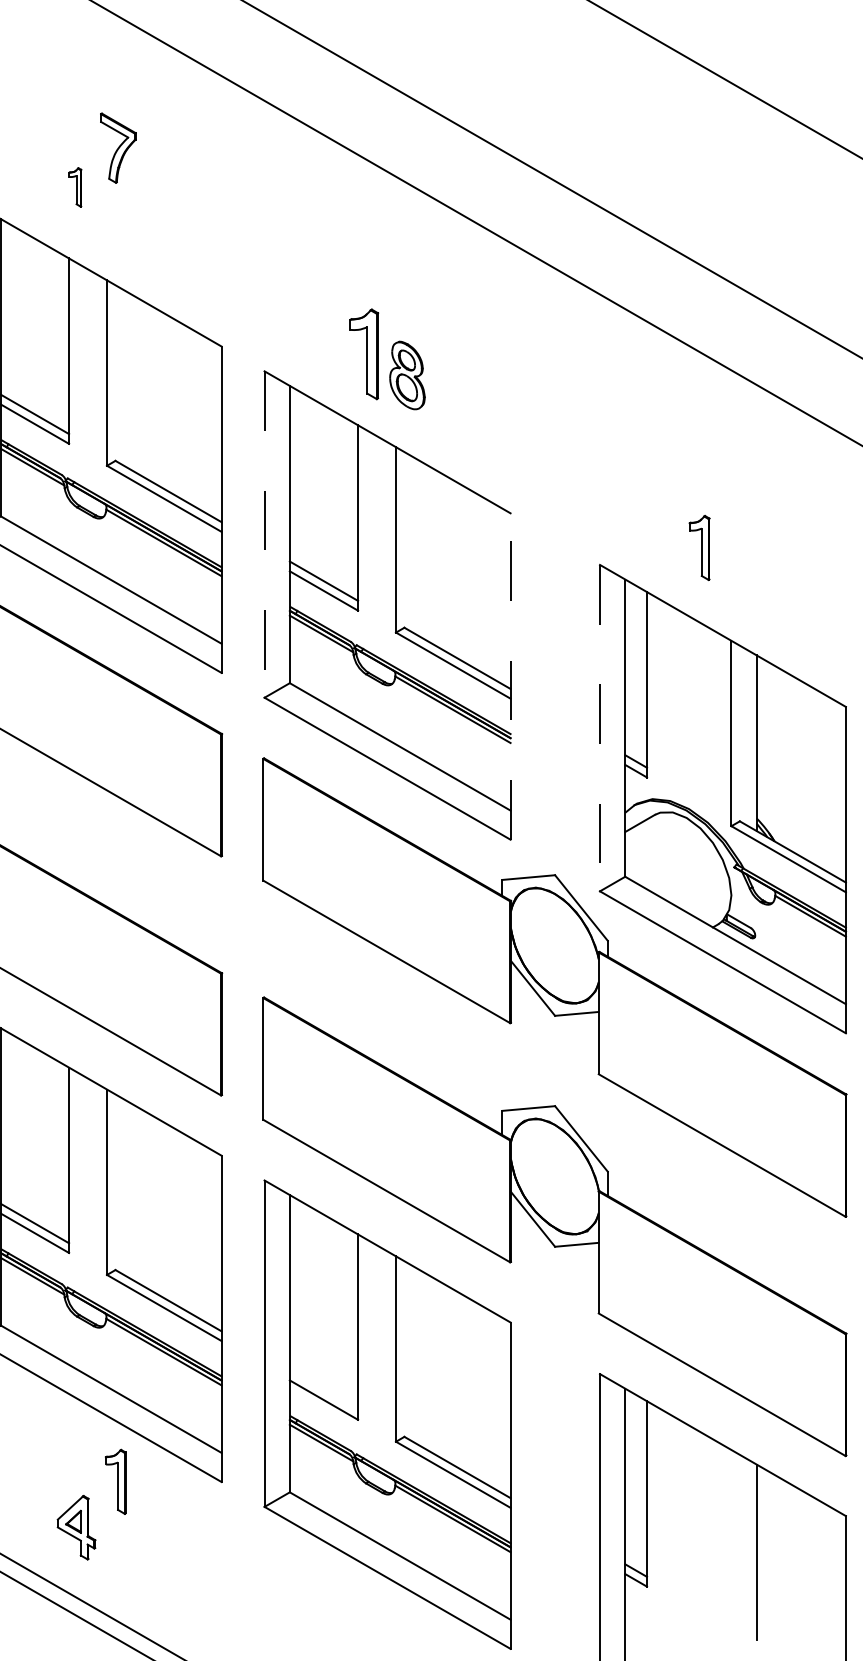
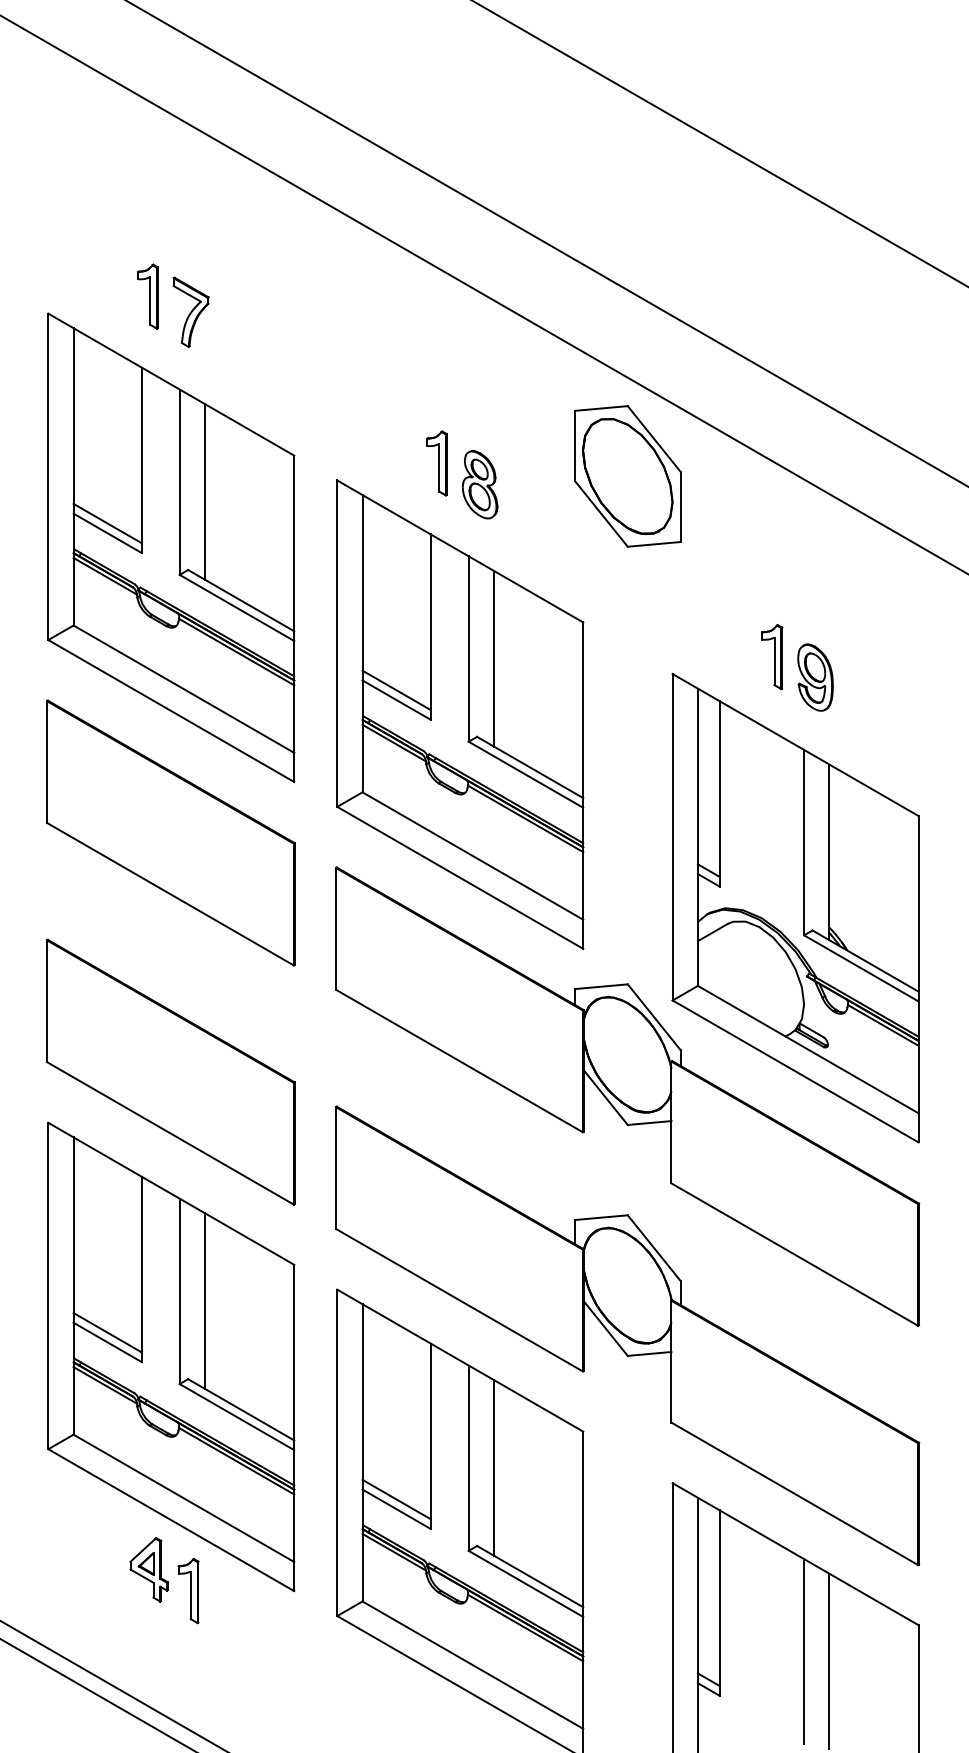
part: (117, 148) -> (190, 312), moved
part: (74, 187) -> (147, 296), size x1.67
part: (363, 354) -> (436, 463), size x0.71
part: (554, 367) -> (627, 476), added
line: (131, 382) -> (204, 491), added
line: (264, 535) -> (337, 644), dashed -> solid
line: (420, 549) -> (493, 658), added
part: (742, 568) -> (815, 677), added
line: (510, 676) -> (583, 785), dashed -> solid
line: (599, 728) -> (672, 837), dashed -> solid
line: (131, 1191) -> (204, 1300), added
line: (420, 1358) -> (493, 1467), added
line: (323, 1390) -> (396, 1499), added
part: (75, 1527) -> (148, 1569), moved
line: (731, 1542) -> (804, 1651), added

